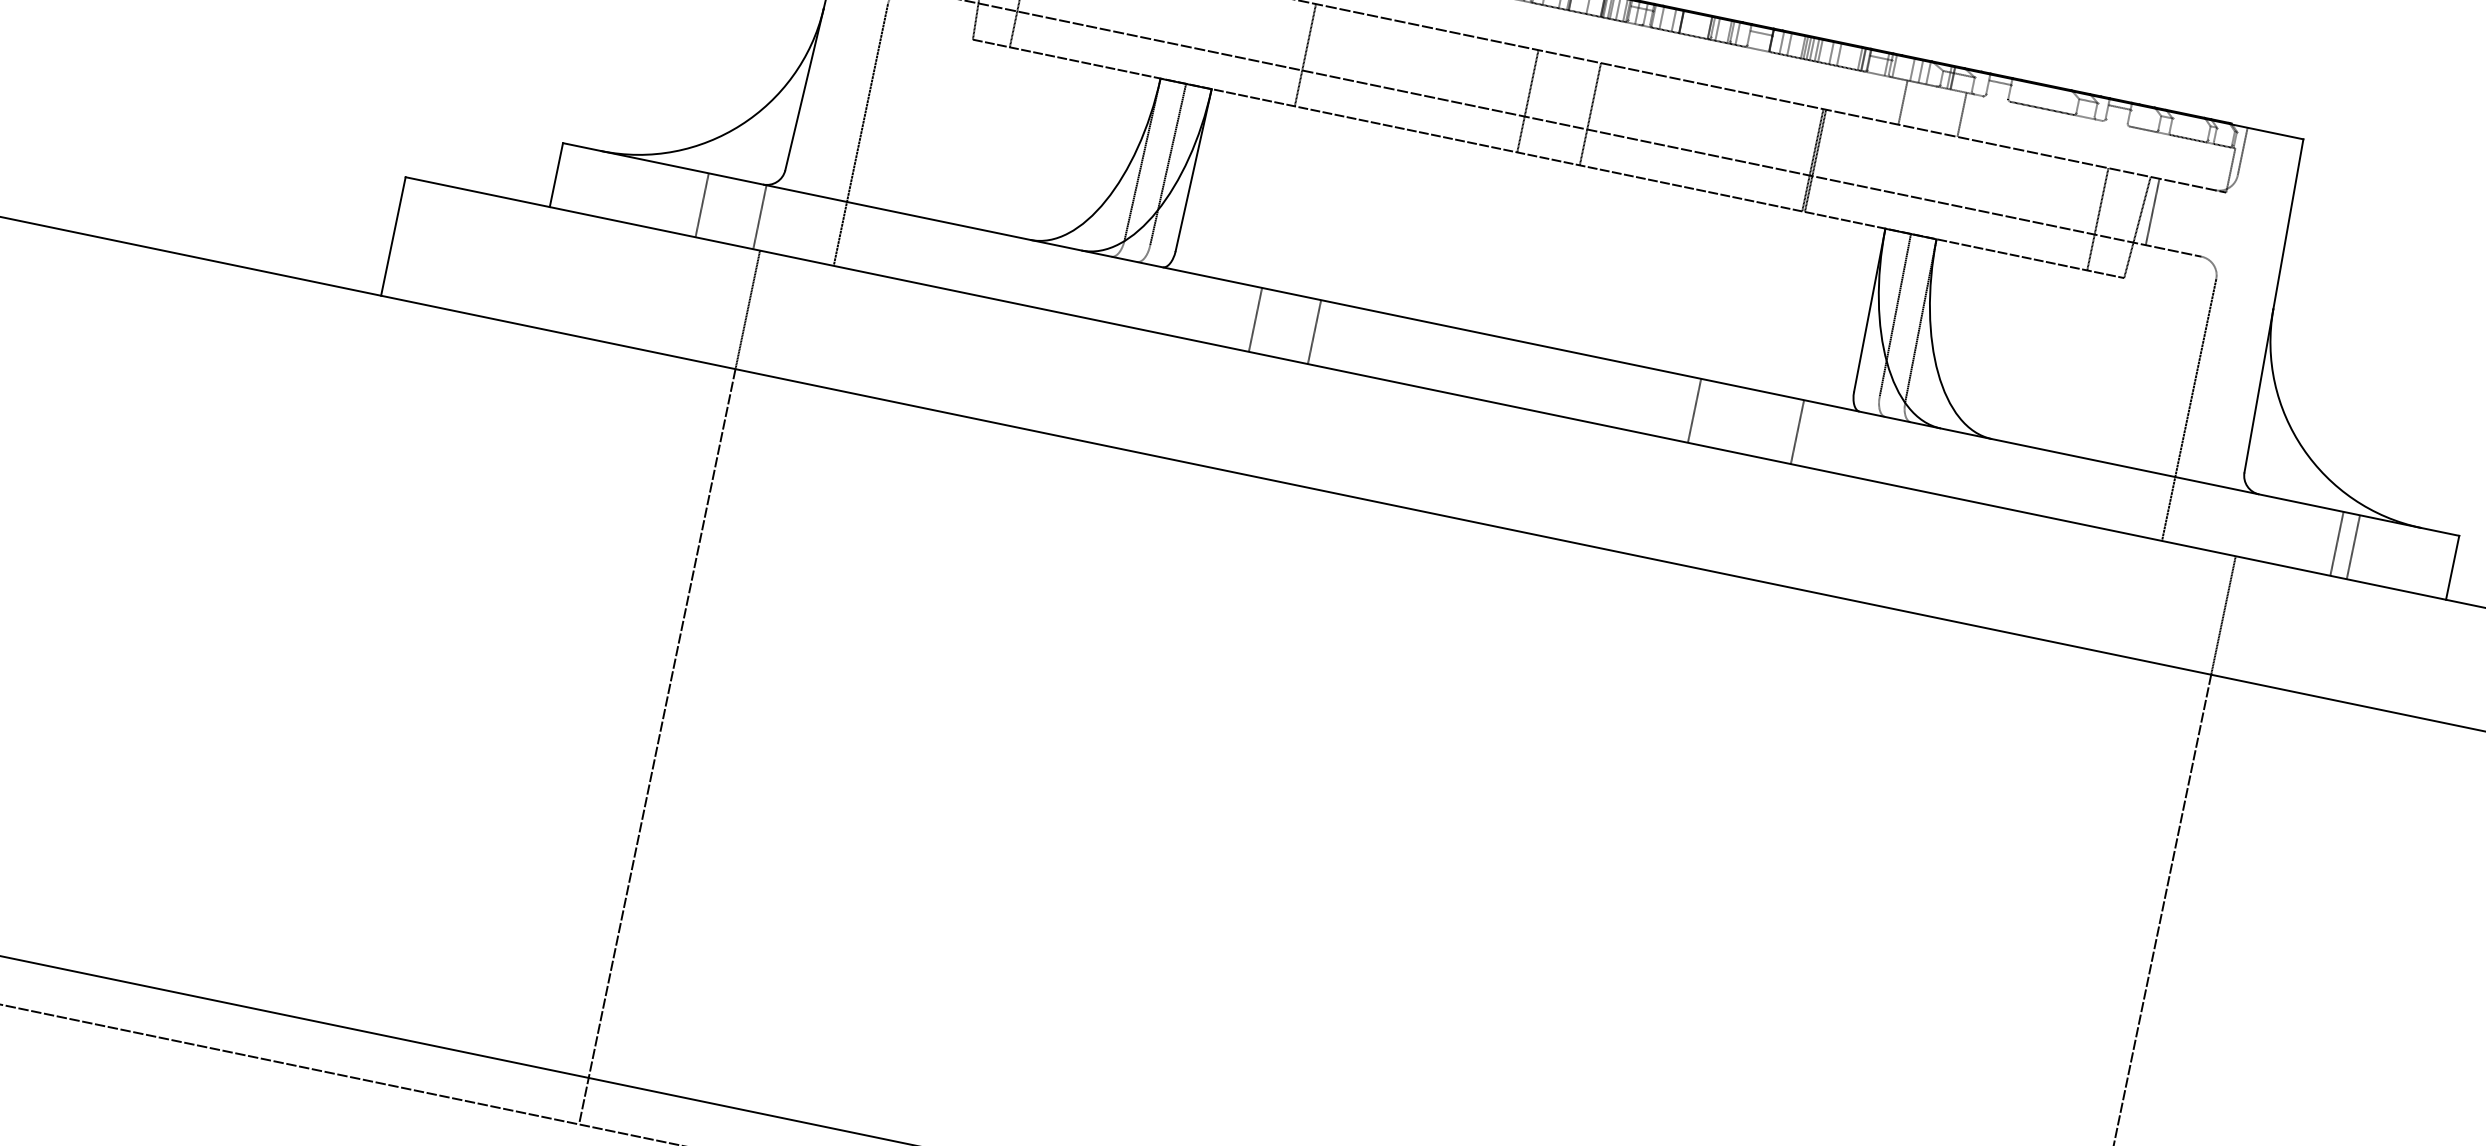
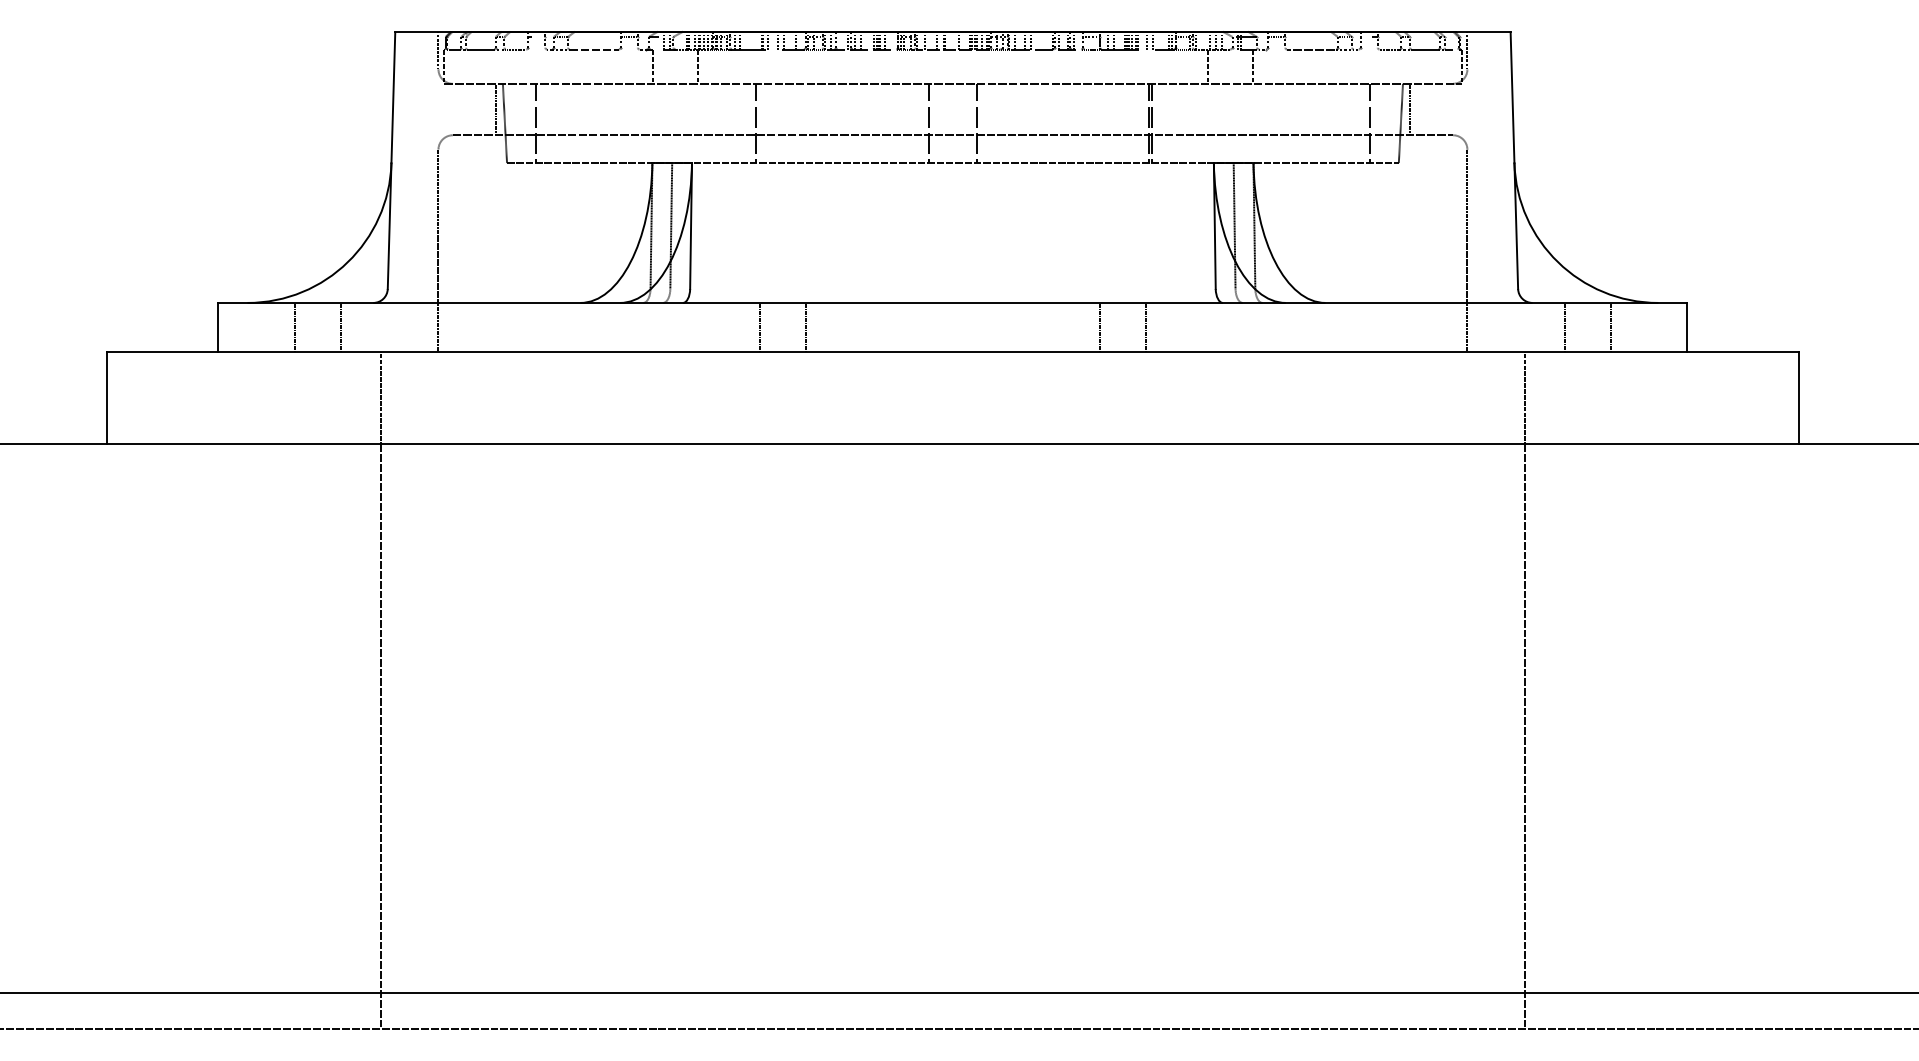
line: (702, 205) -> (295, 327), moved
line: (760, 217) -> (341, 327), moved
line: (1797, 431) -> (1145, 327), moved
line: (2336, 543) -> (1564, 327), moved

